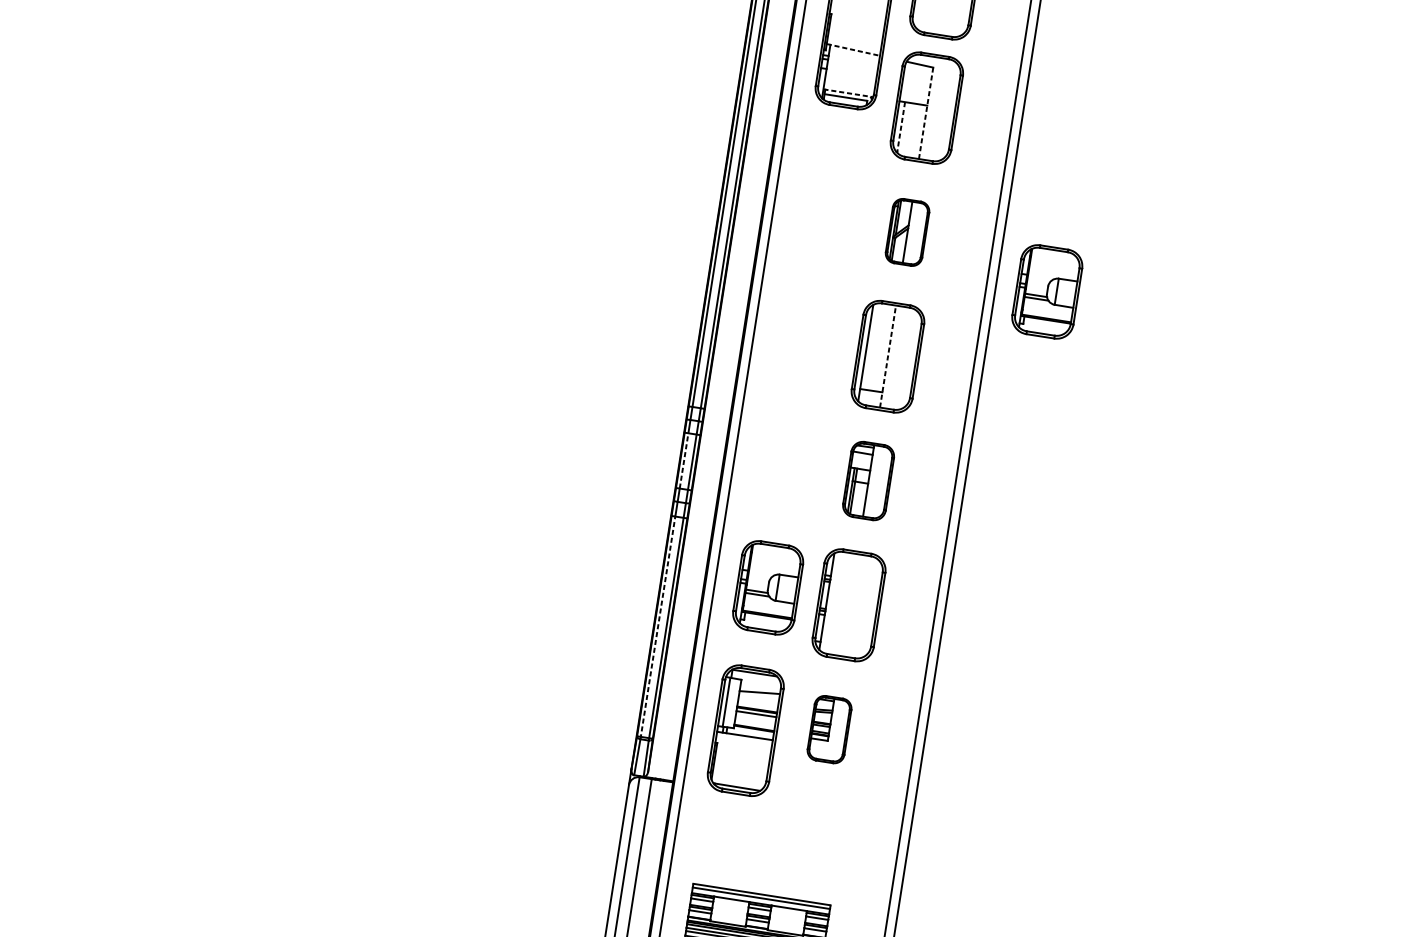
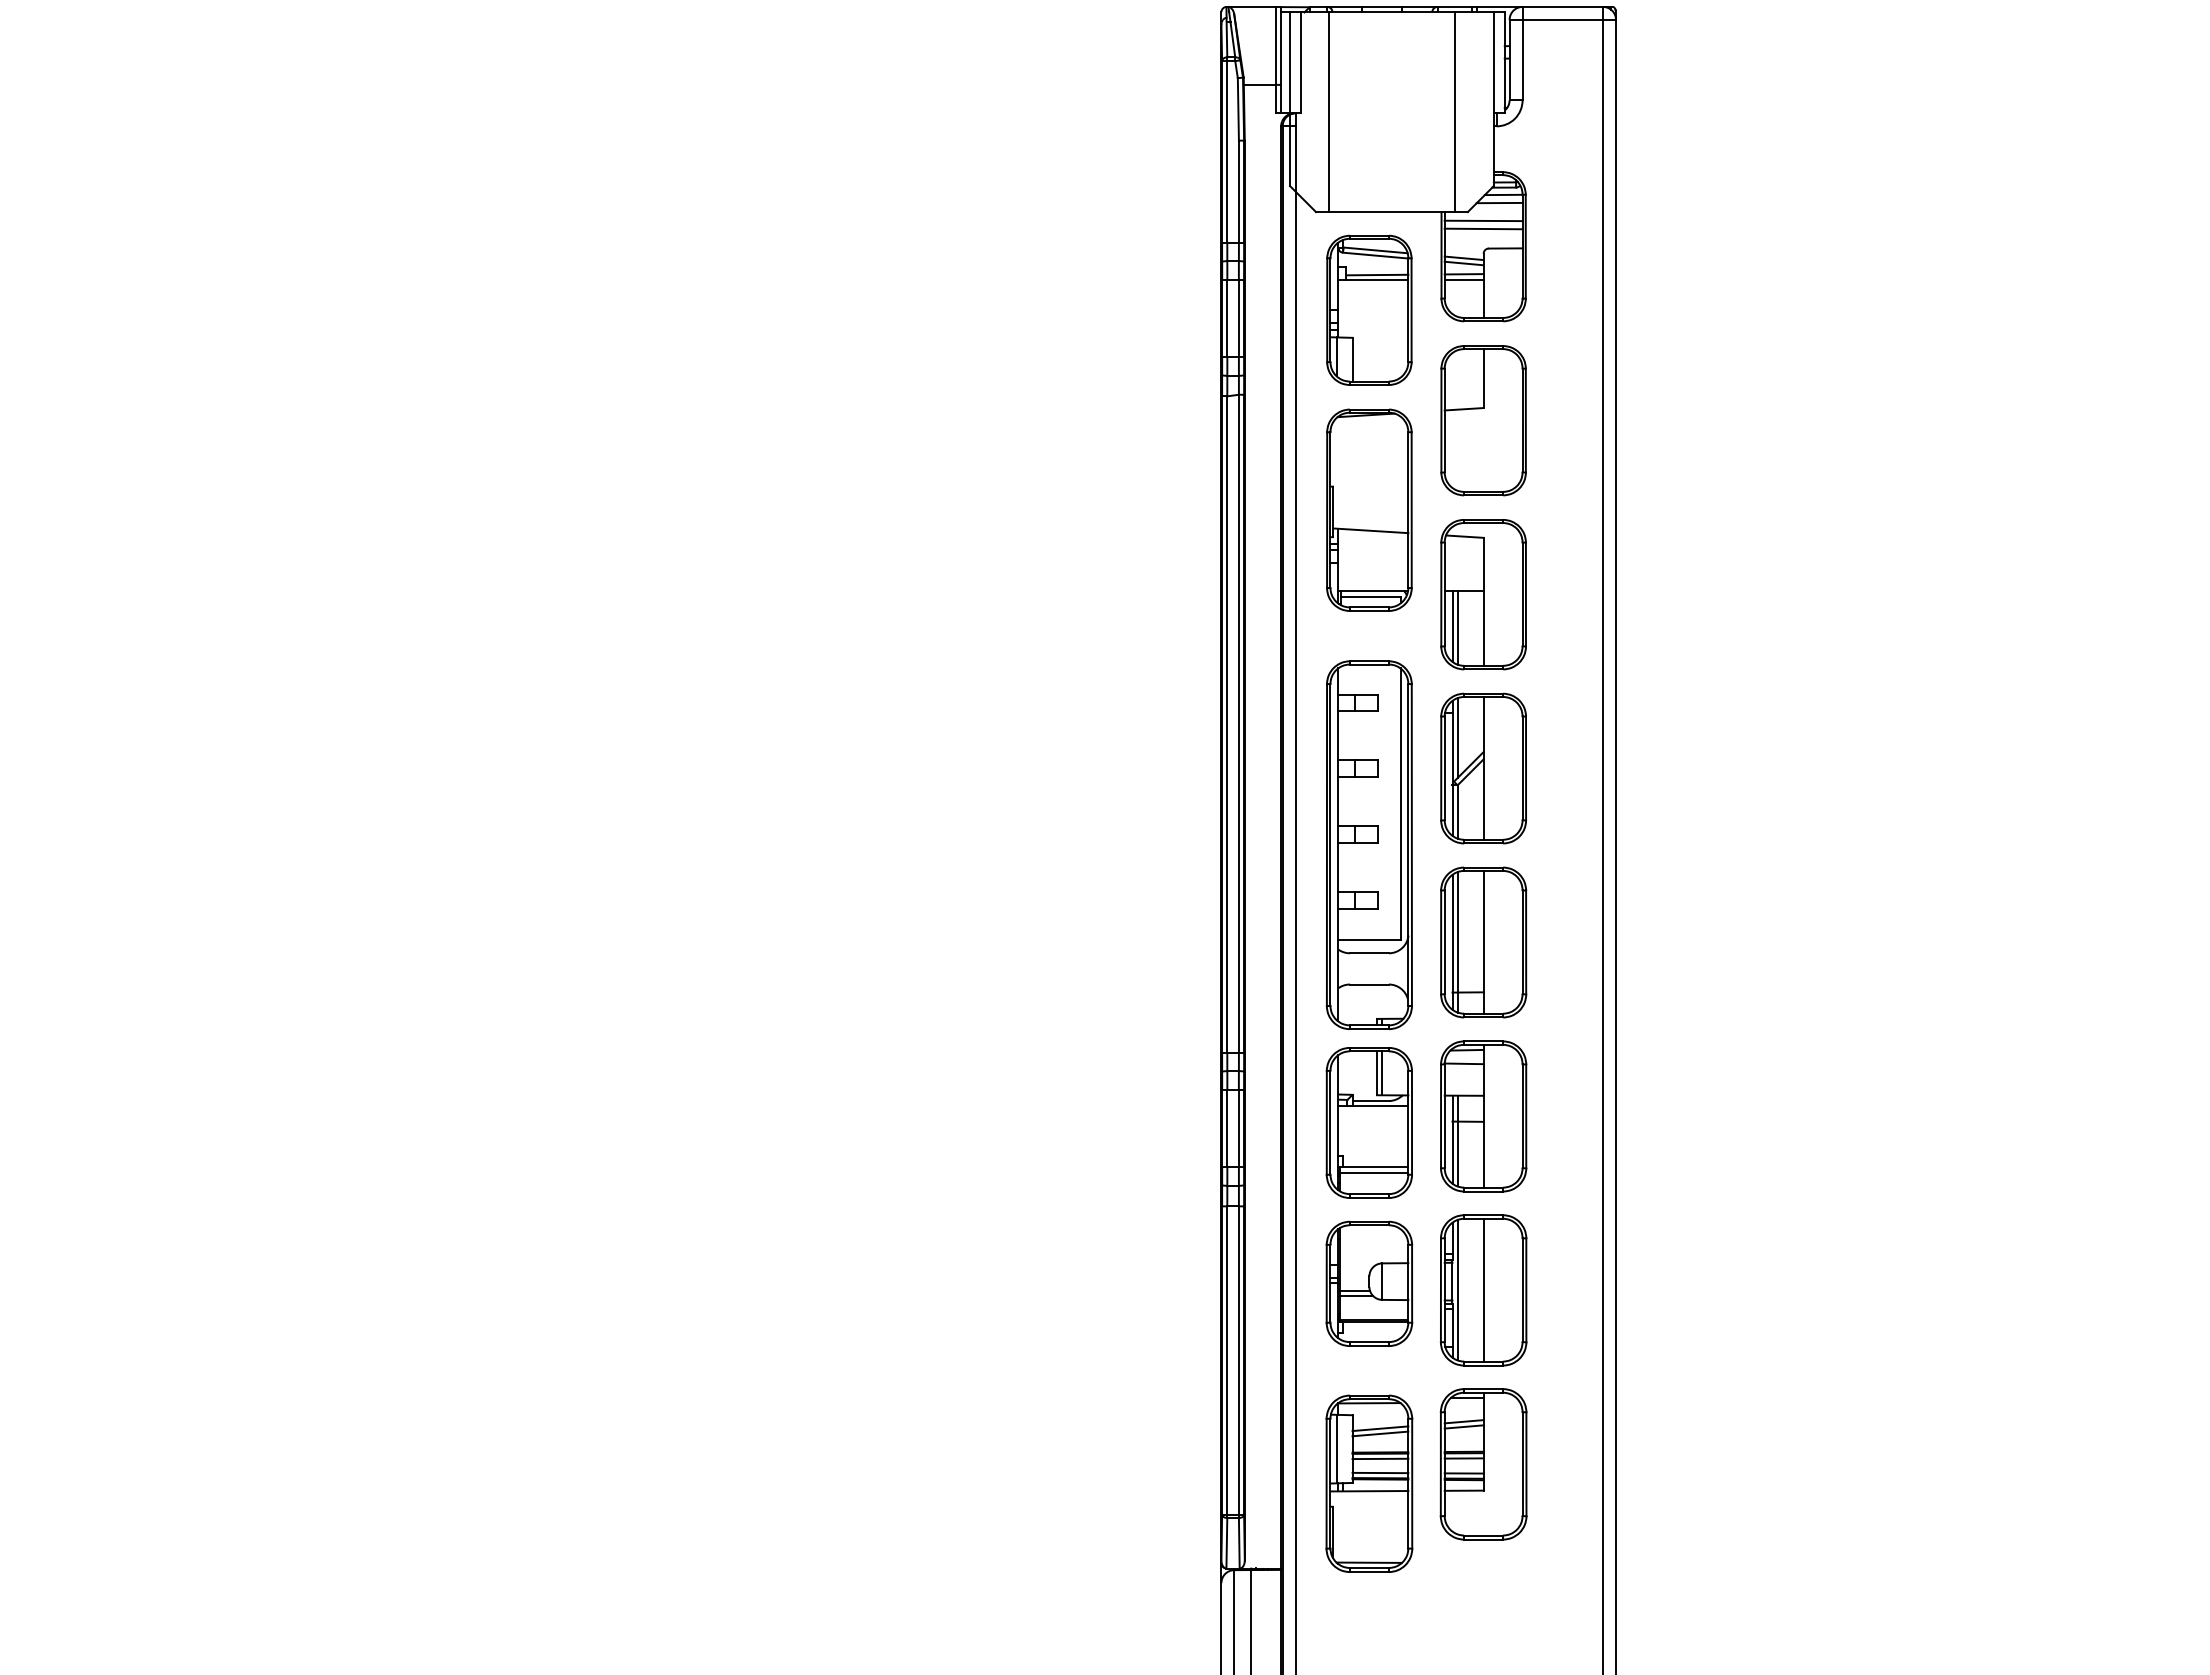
line: (853, 49) -> (1370, 530), dashed -> solid
line: (848, 93) -> (1373, 591), dashed -> solid
line: (926, 113) -> (1483, 601), dashed -> solid
line: (901, 127) -> (1452, 626), dashed -> solid
line: (904, 128) -> (1457, 627), added
part: (907, 232) -> (1483, 768), size x1.67
part: (816, 273) -> (1368, 844), added
part: (1047, 291) -> (1687, 819), removed
line: (869, 353) -> (1457, 942), added
line: (888, 355) -> (1483, 941), dashed -> solid
line: (684, 460) -> (1227, 1128), dashed -> solid
part: (785, 472) -> (1368, 1122), added
part: (868, 481) -> (1483, 1116), size x1.43
line: (830, 602) -> (1457, 1290), added
line: (849, 604) -> (1483, 1289), added
line: (658, 628) -> (1227, 1362), dashed -> solid
line: (759, 696) -> (1380, 1433), added
line: (755, 723) -> (1380, 1472), added
part: (829, 729) -> (1483, 1464), size x1.67

